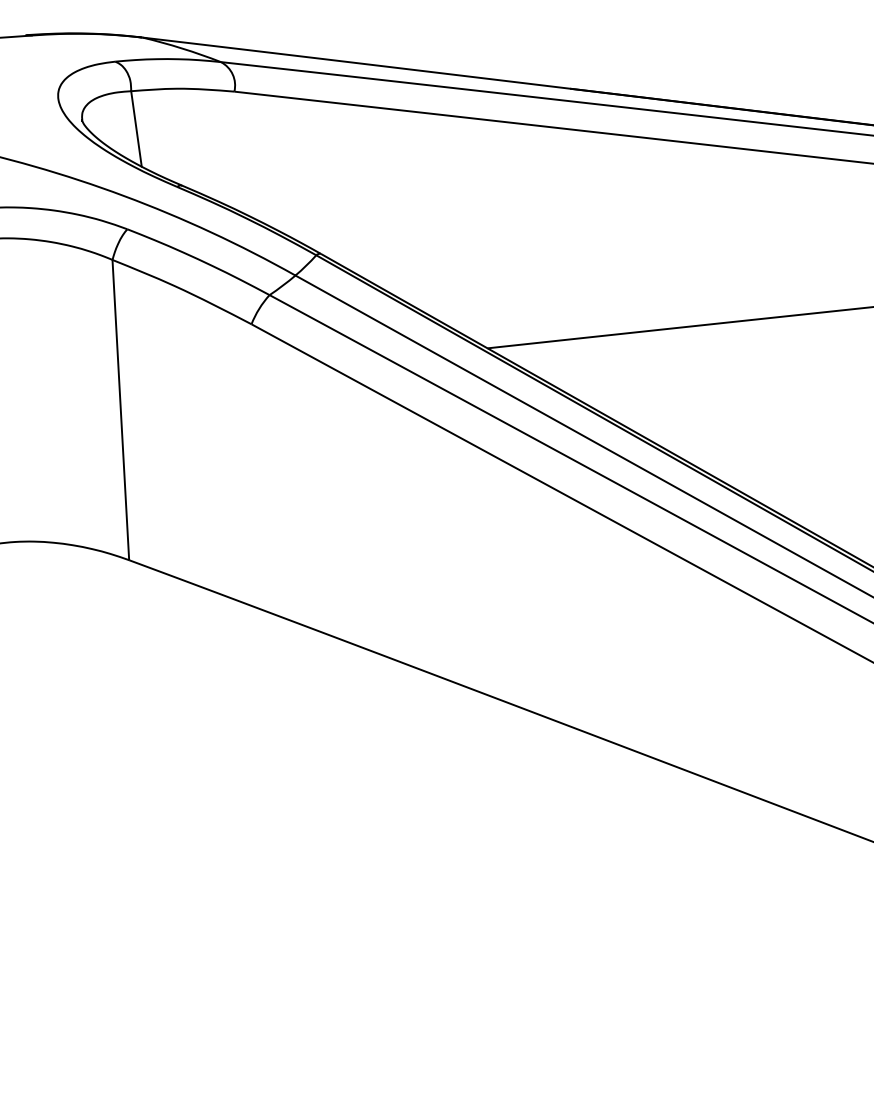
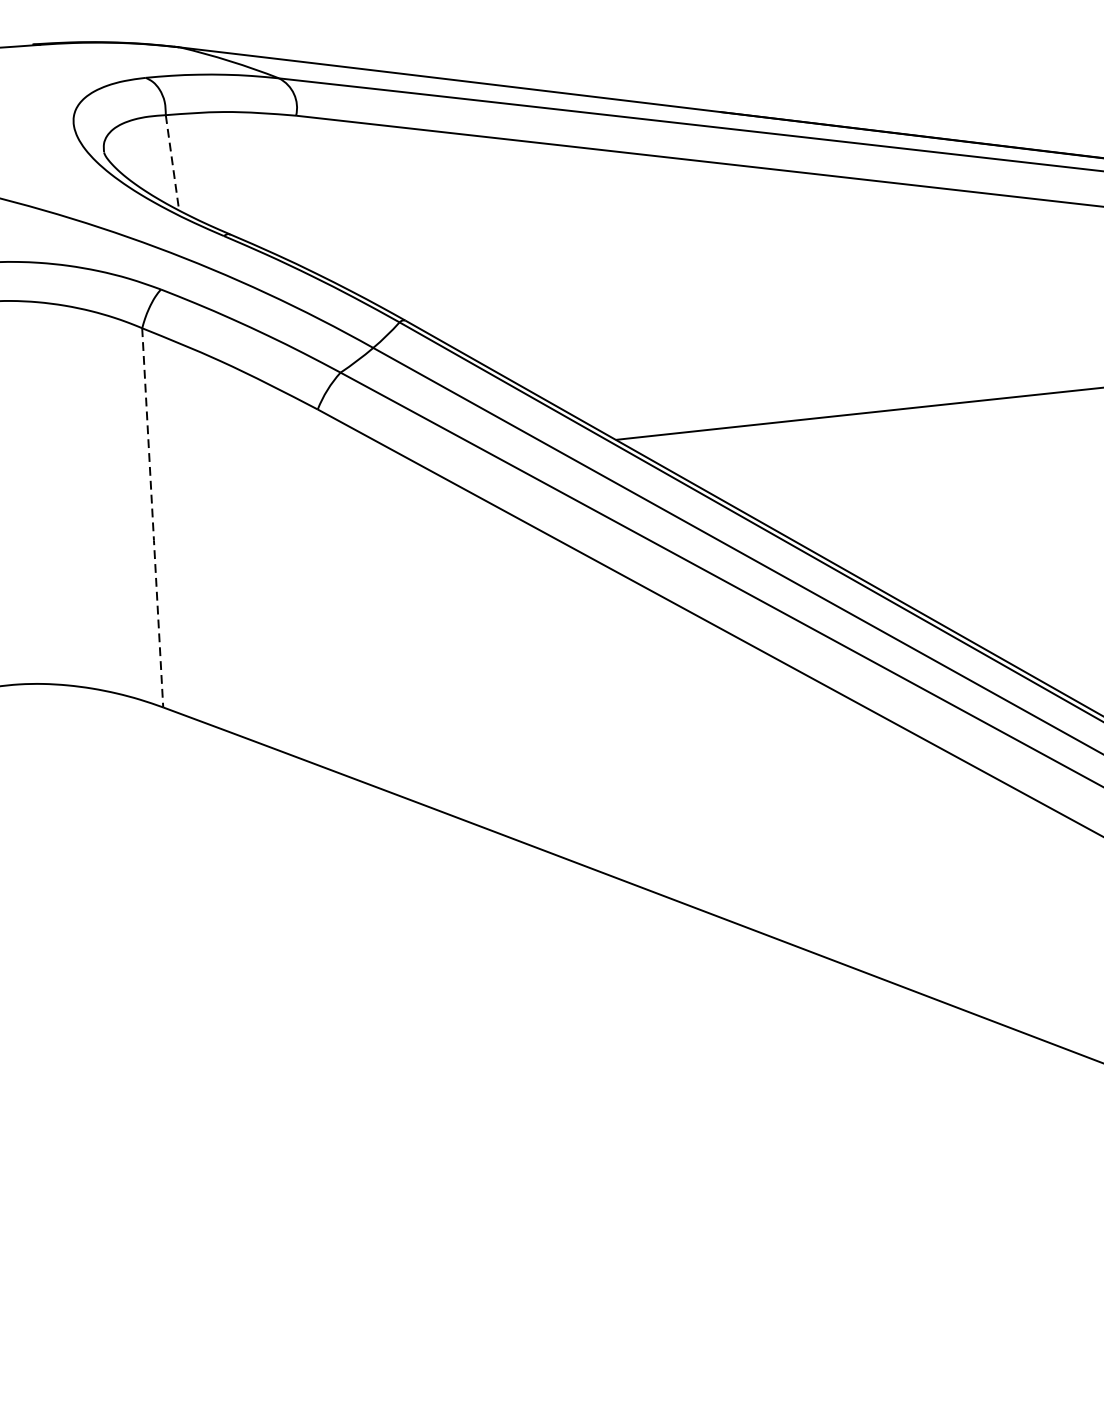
line: (136, 129) -> (172, 163), solid -> dashed
line: (120, 411) -> (152, 519), solid -> dashed

